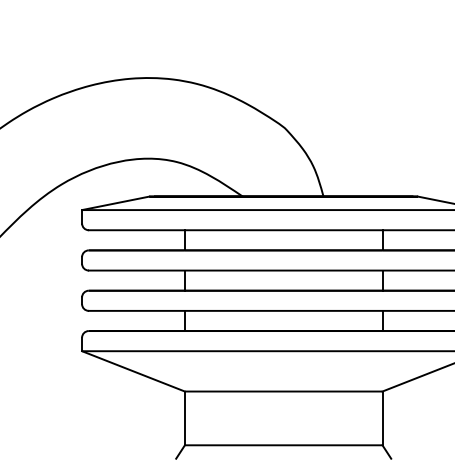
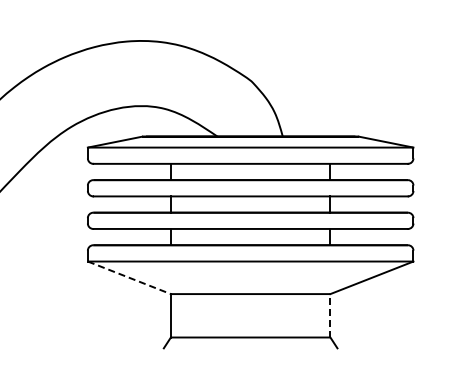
line: (133, 370) -> (129, 277), solid -> dashed
line: (382, 418) -> (330, 315), solid -> dashed

